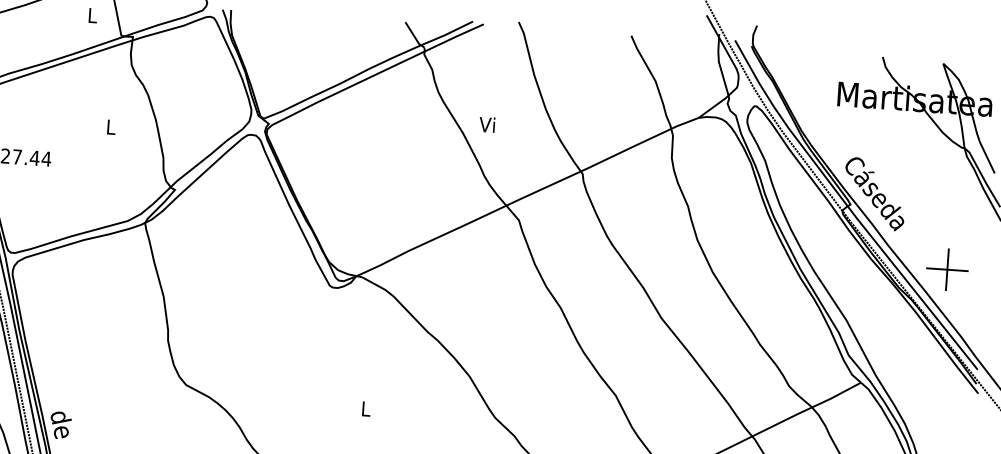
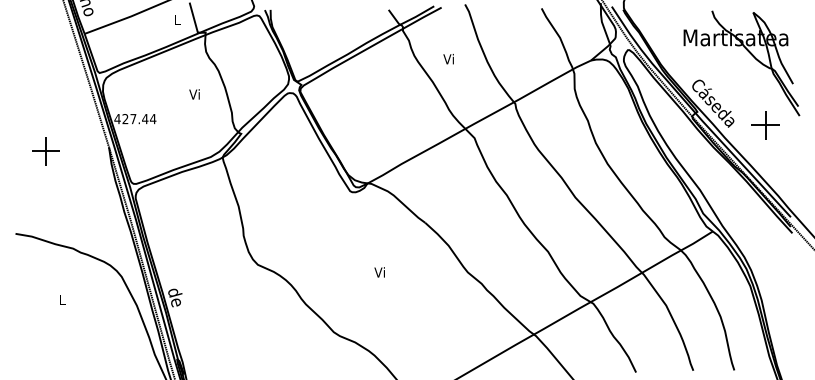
text: (486, 125) -> (448, 59), moved
text: (110, 127) -> (194, 94), L -> Vi
part: (946, 270) -> (765, 125), moved
text: (364, 408) -> (379, 272), L -> Vi

